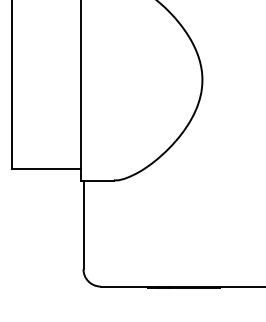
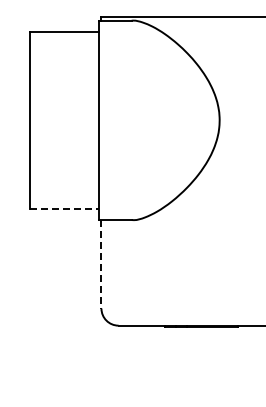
line: (46, 168) -> (64, 208), solid -> dashed
line: (83, 225) -> (101, 264), solid -> dashed

